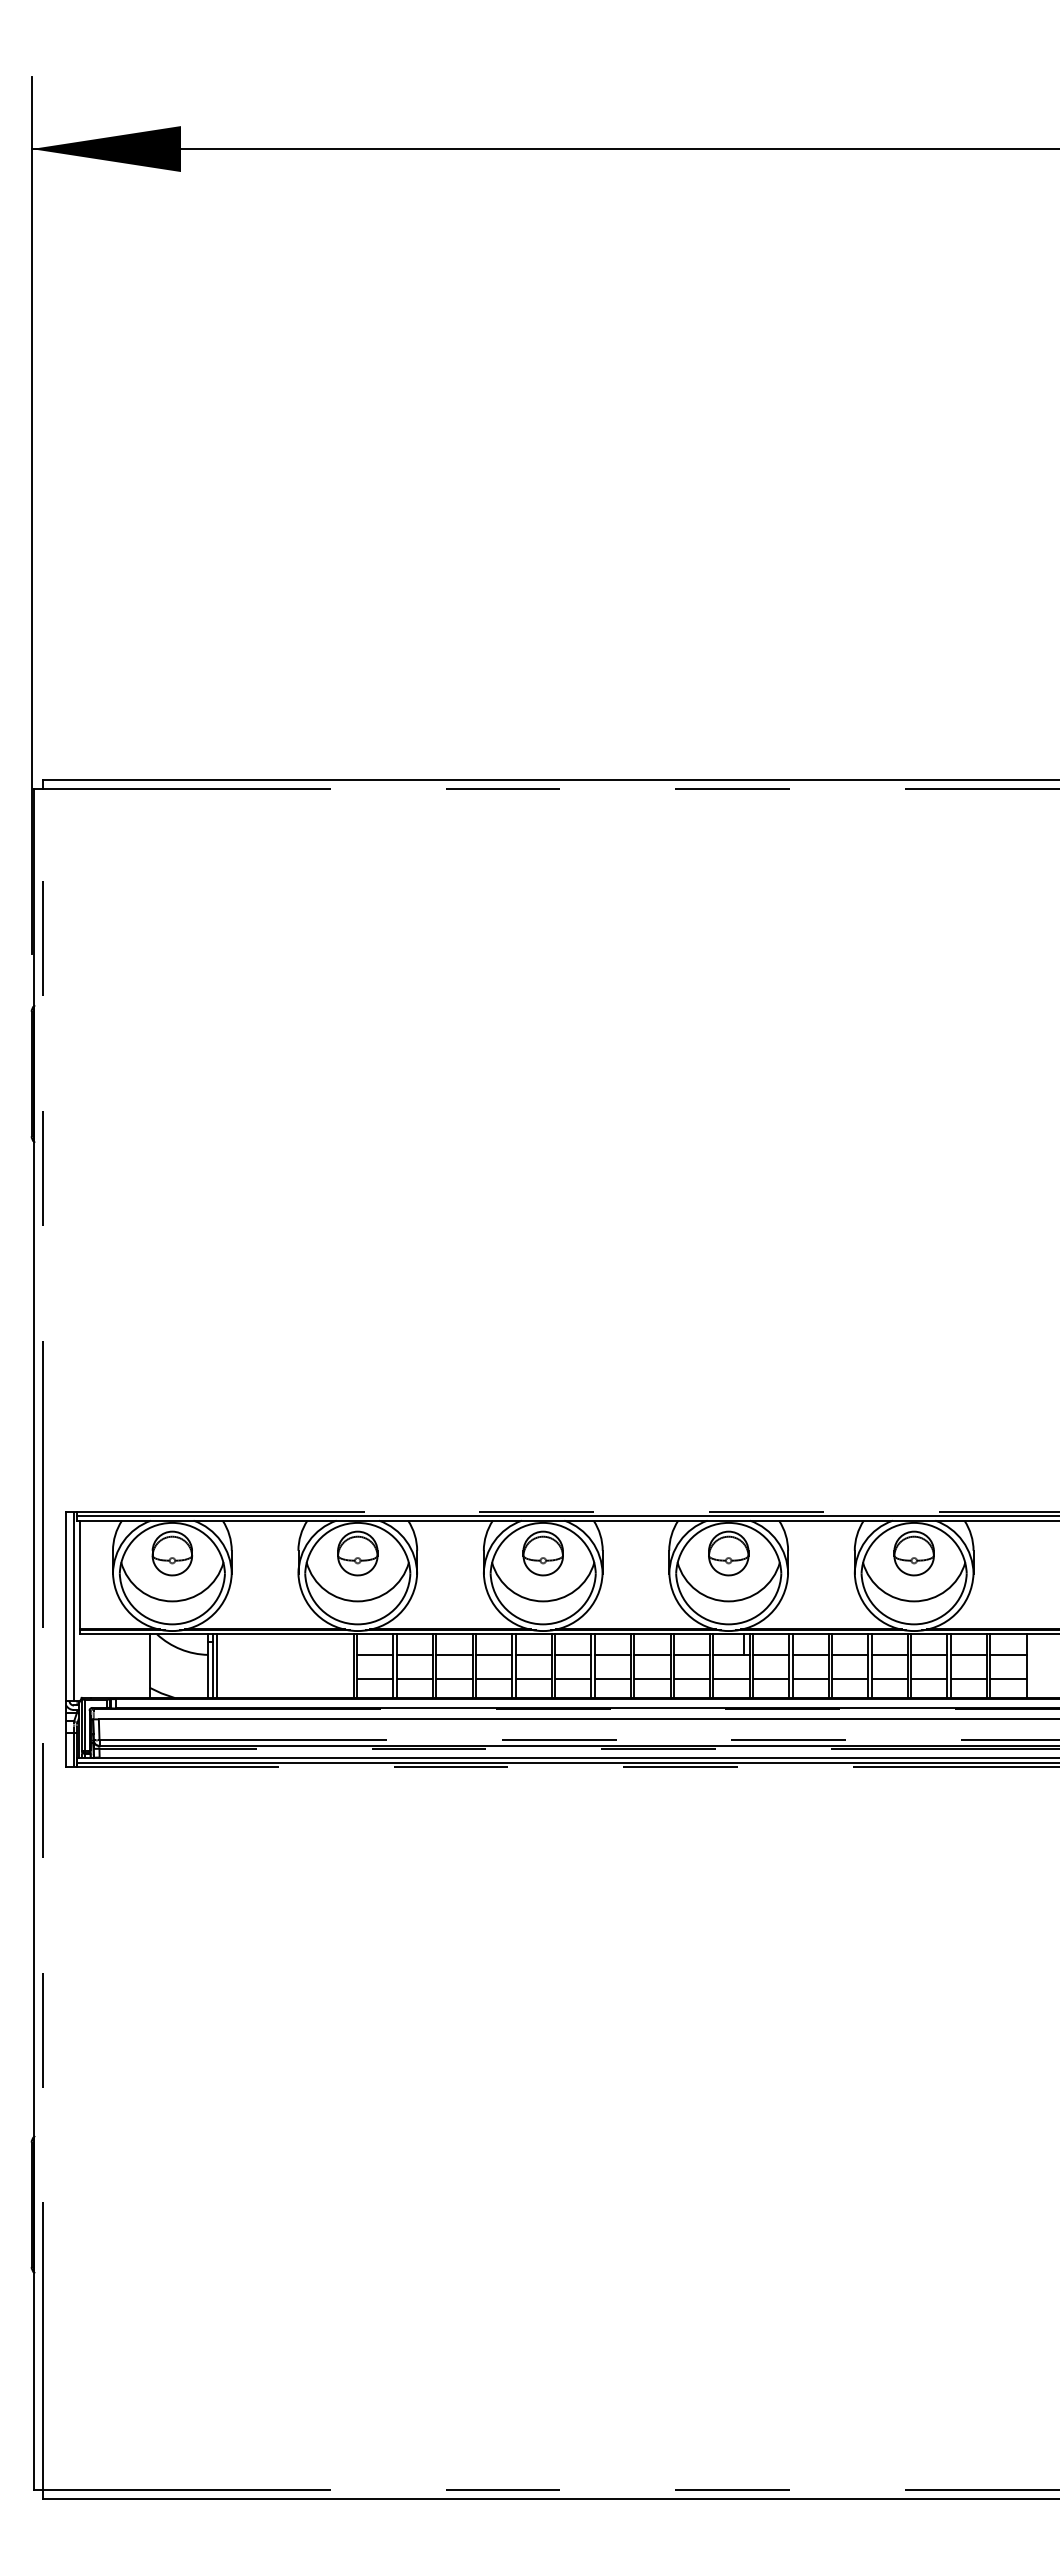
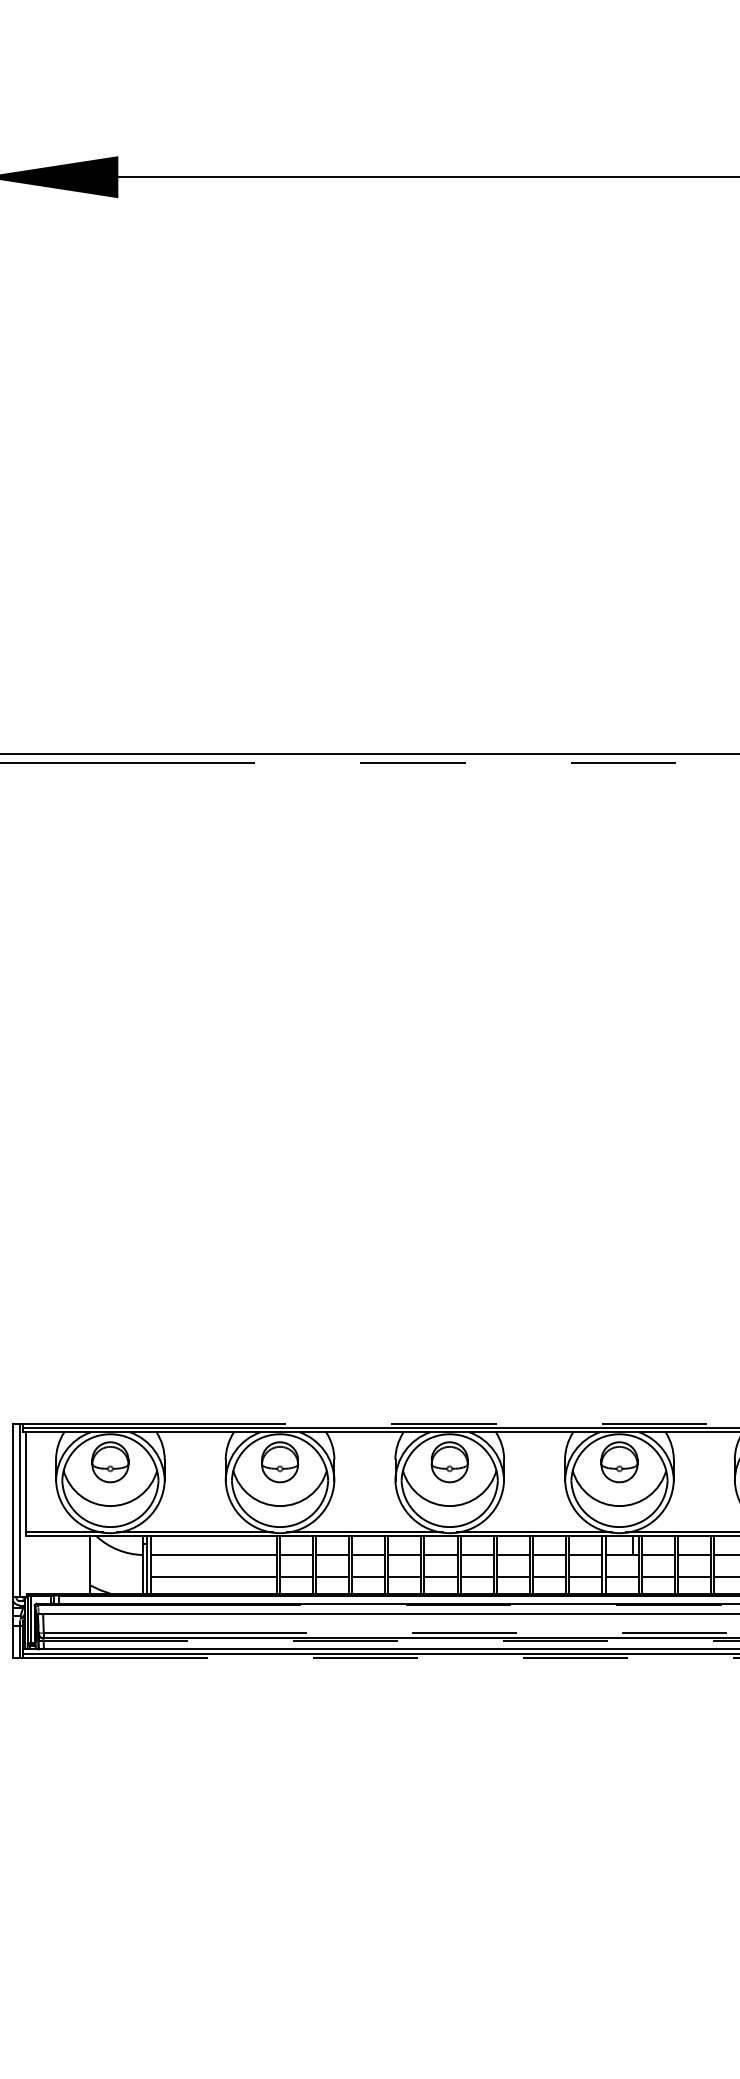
line: (285, 1654) -> (213, 1554), added
line: (285, 1678) -> (213, 1576), added

